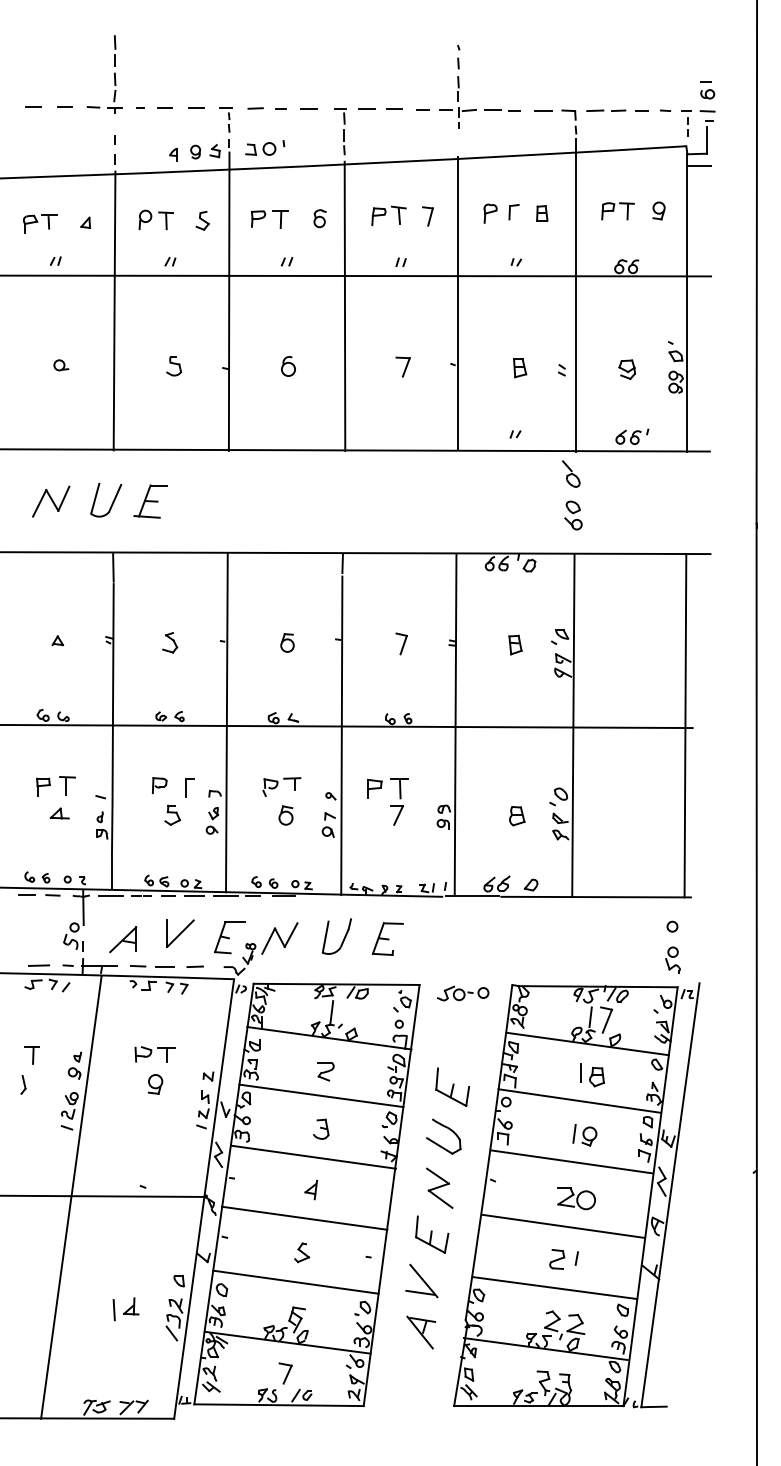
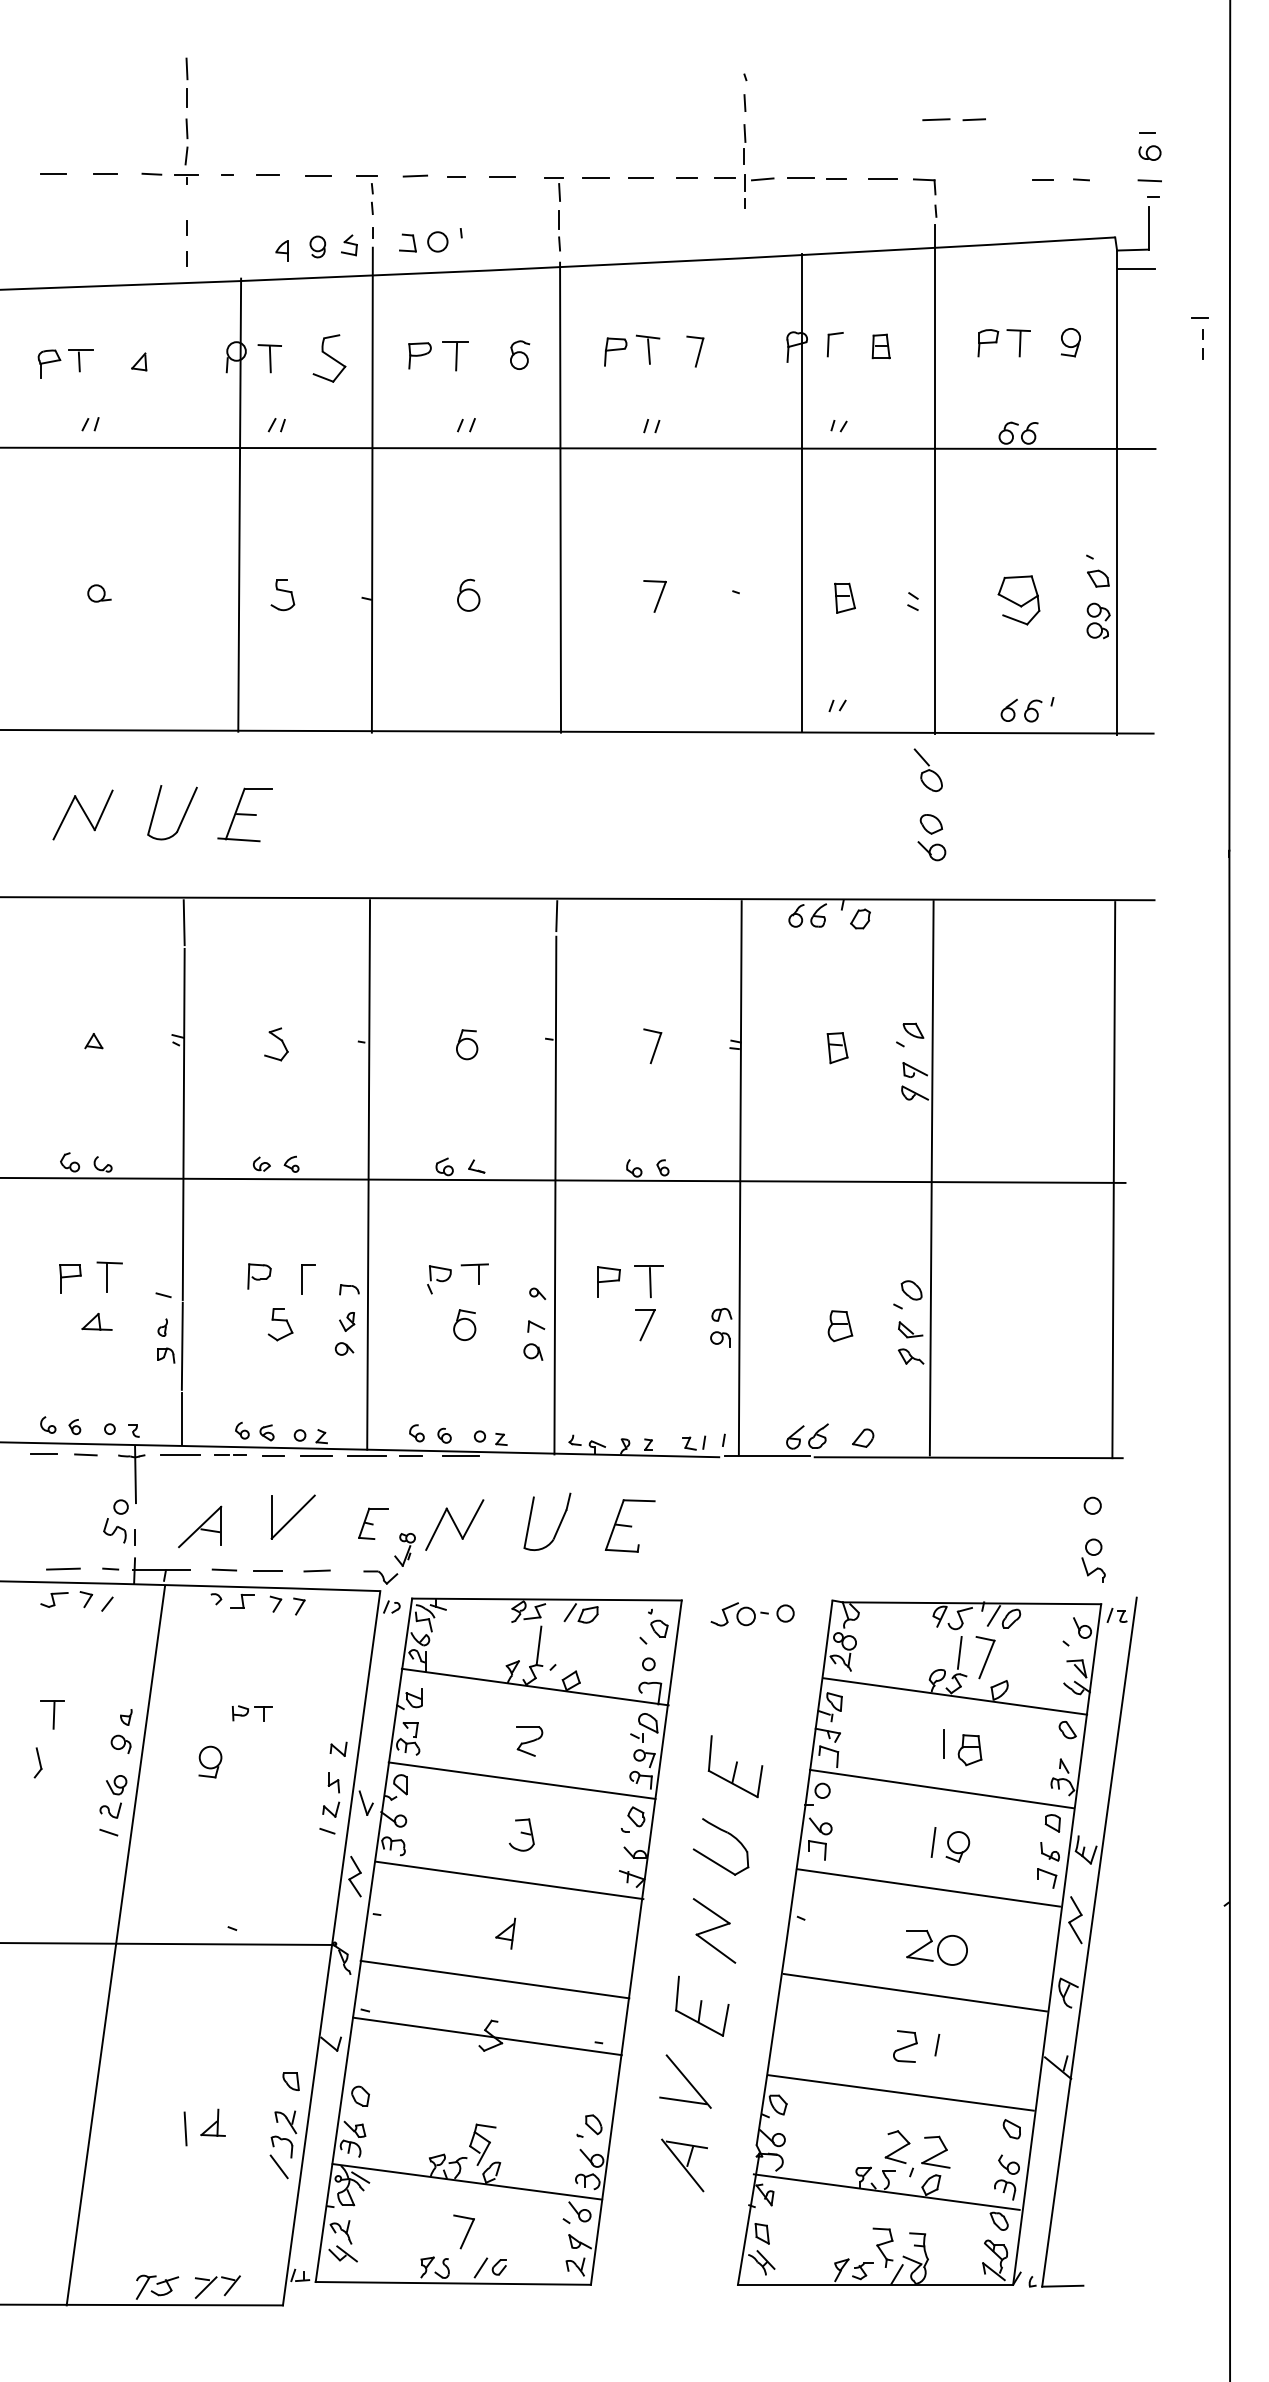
line: (604, 110) -> (951, 119), moved
part: (686, 123) -> (1200, 338), moved
part: (202, 220) -> (328, 358), size x1.6
line: (457, 303) -> (801, 493), moved
line: (114, 310) -> (239, 504), moved
part: (627, 369) -> (1019, 600), size x1.6
part: (229, 937) -> (372, 1523), size x0.6
part: (154, 1054) -> (250, 1713), size x0.6
part: (155, 1084) -> (210, 1762), moved
line: (295, 1281) -> (486, 2035), moved

